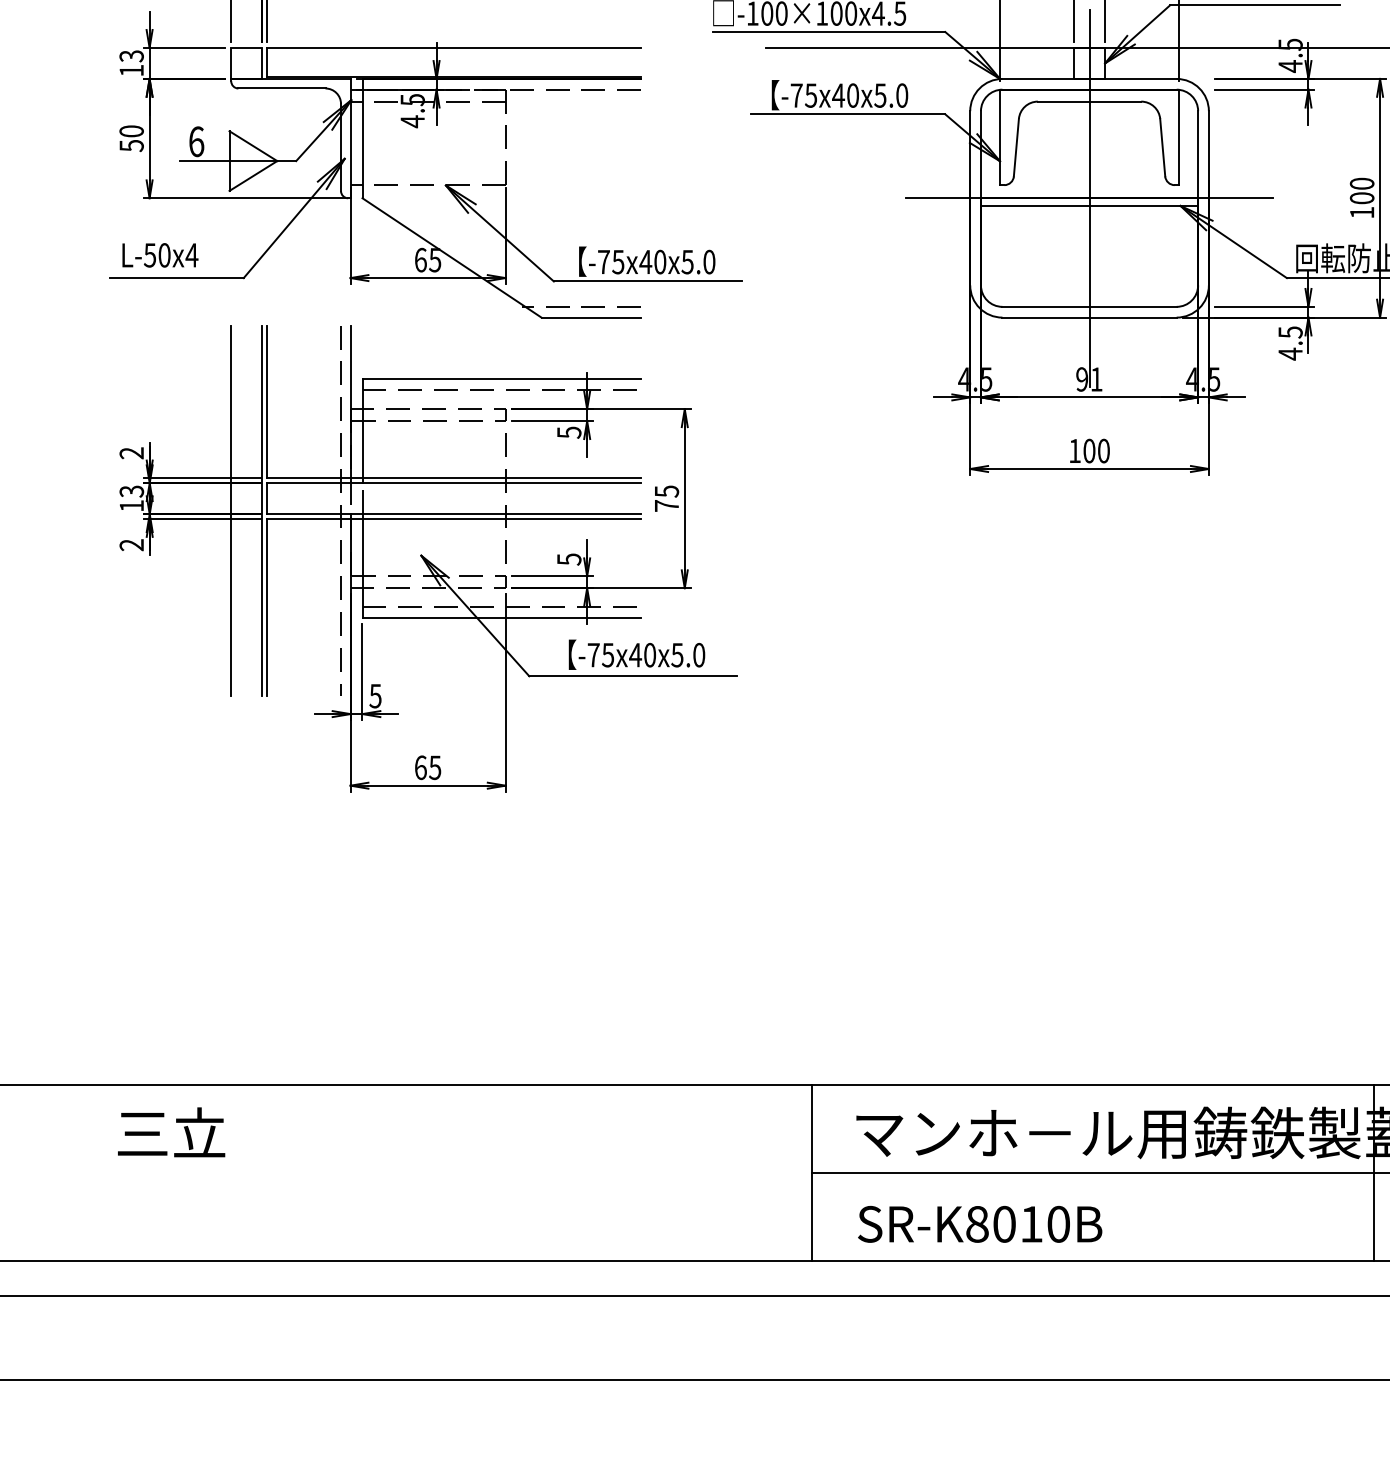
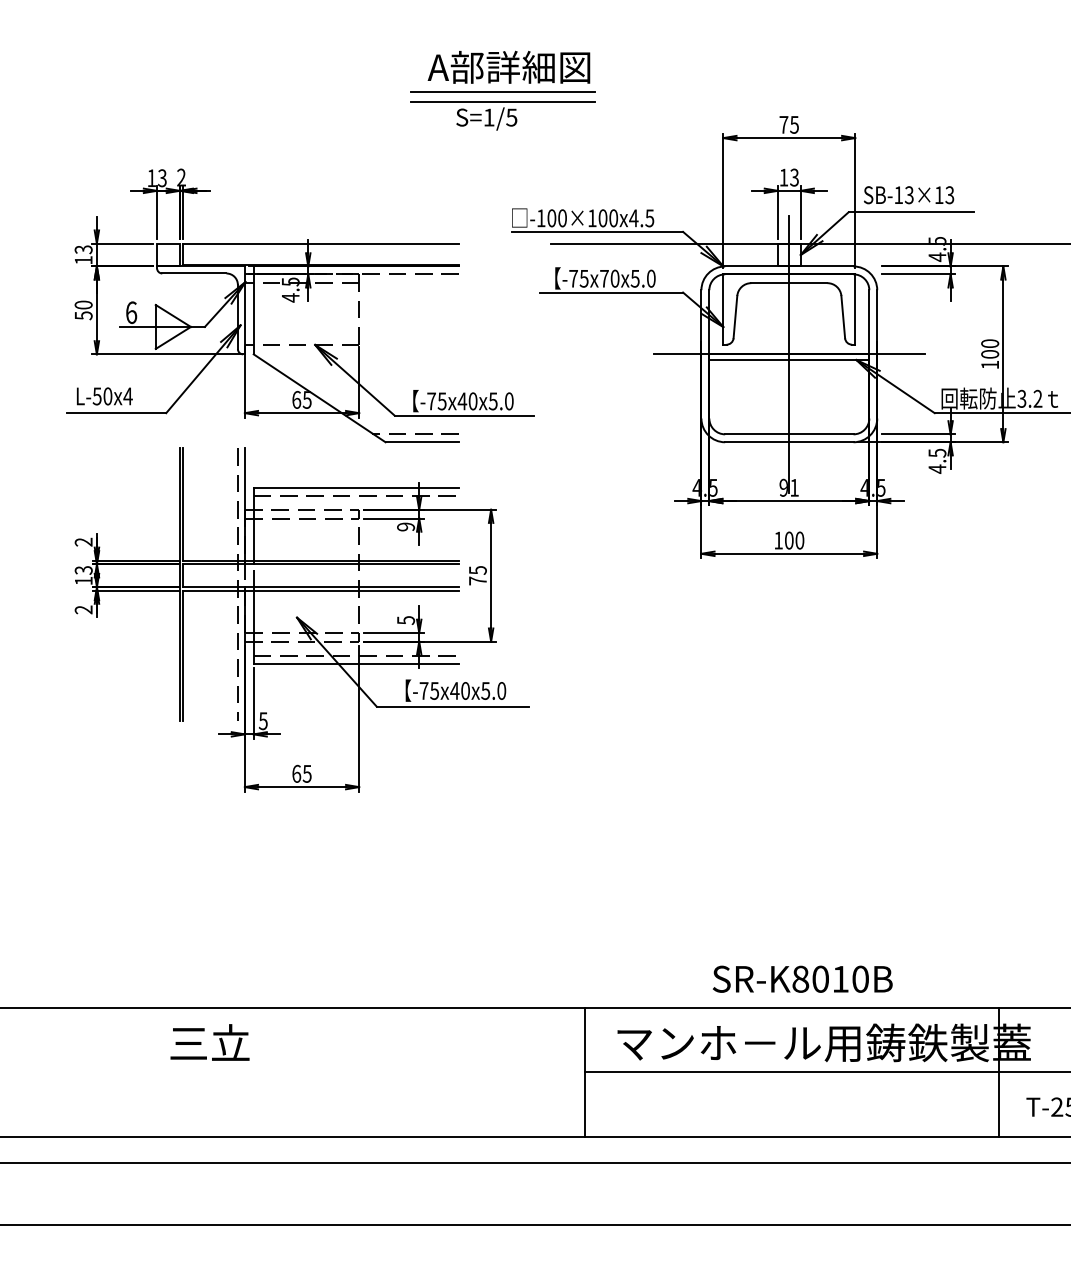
text: (838, 95) -> (604, 278), -75x40x5.0 -> -75x70x5.0
text: (568, 431) -> (405, 526), 5 -> 9
line: (231, 510) -> (157, 584), removed
text: (170, 1132) -> (209, 1042), moved
text: (979, 1223) -> (802, 978), moved

